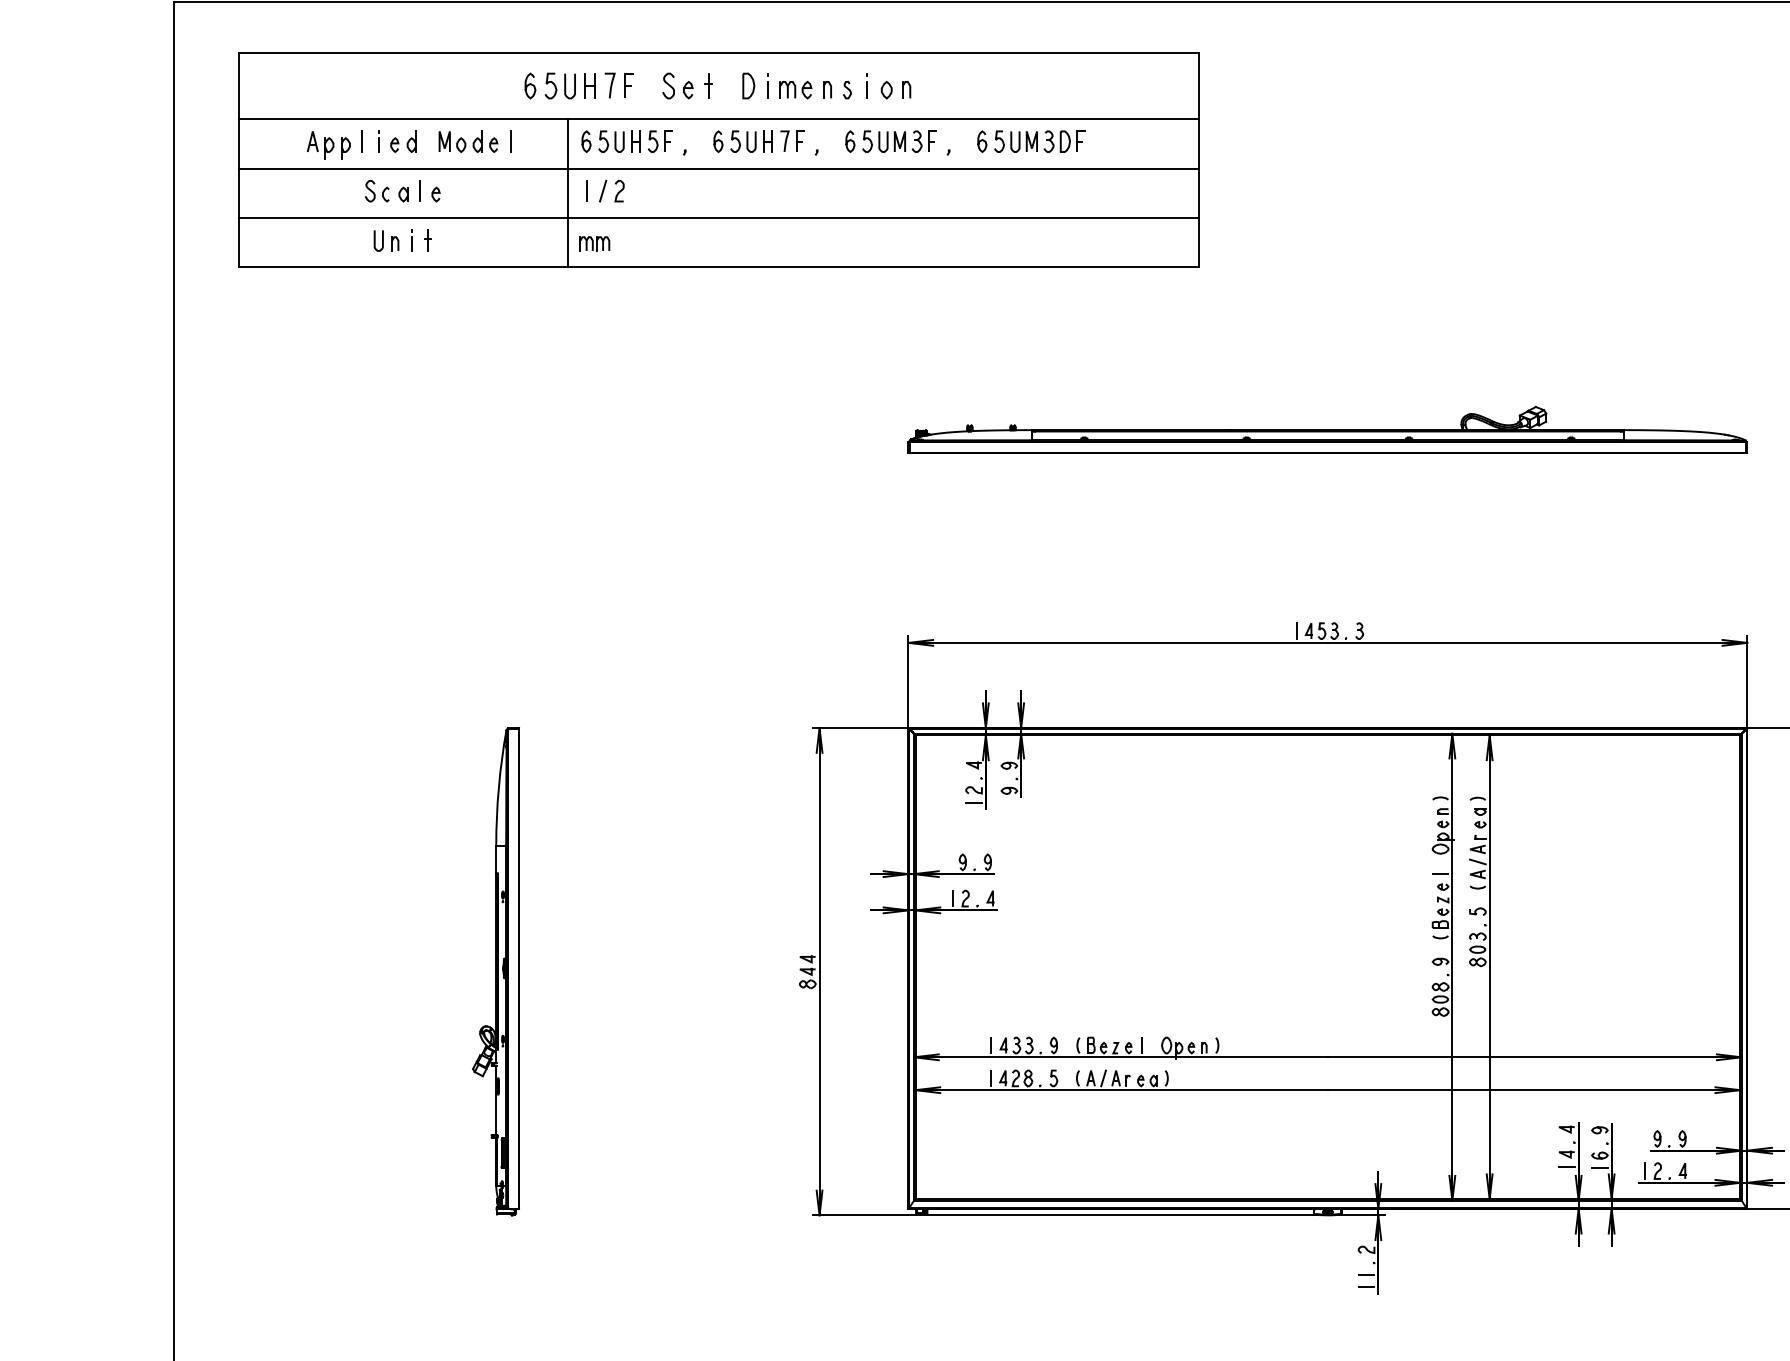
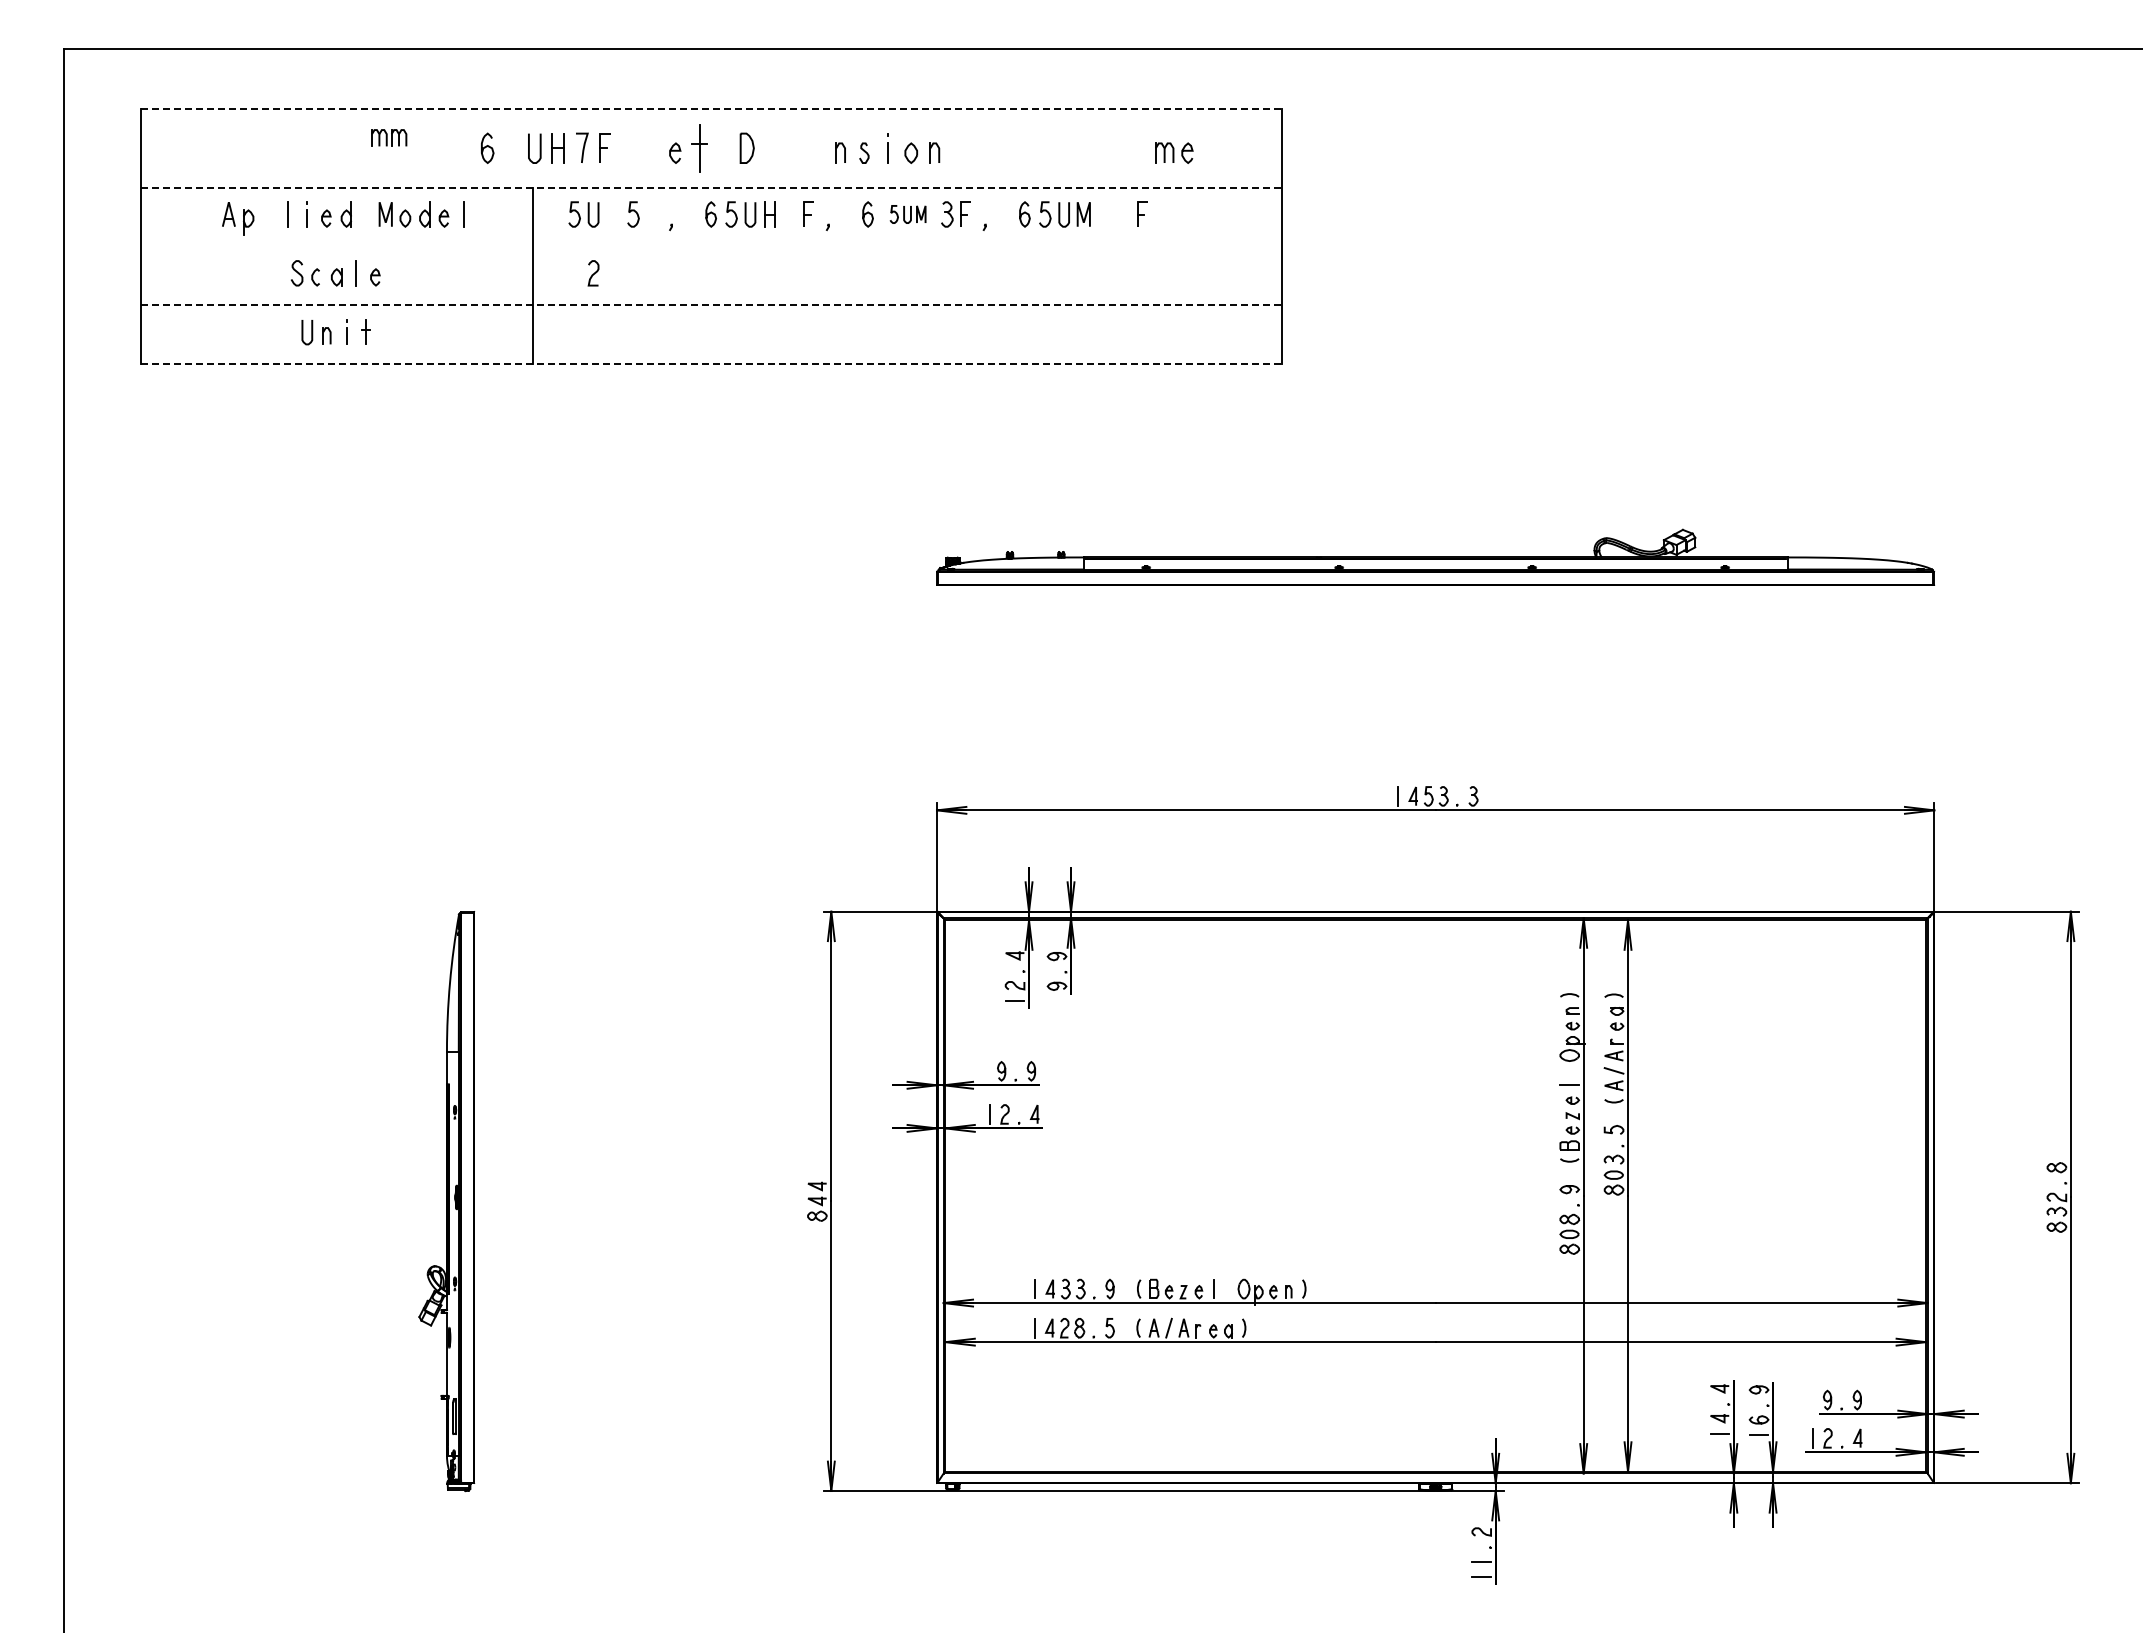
line: (718, 53) -> (711, 109), solid -> dashed
curve: (552, 83) -> (513, 145), removed
curve: (668, 85) -> (651, 147), removed
part: (708, 86) -> (699, 148), size x1.6
line: (767, 86) -> (769, 148), removed
part: (796, 89) -> (1174, 152), moved
line: (718, 118) -> (711, 187), solid -> dashed
curve: (586, 140) -> (554, 213), removed
part: (668, 140) -> (651, 213), removed
curve: (785, 140) -> (790, 213), removed
part: (635, 141) -> (612, 214), removed
part: (883, 141) -> (907, 214), size x0.7
part: (1056, 141) -> (1113, 214), removed
part: (345, 148) -> (267, 222), removed
line: (717, 168) -> (710, 246), removed
line: (586, 191) -> (554, 273), removed
line: (602, 191) -> (573, 273), removed
line: (718, 218) -> (711, 305), solid -> dashed
part: (595, 243) -> (389, 137), moved
line: (718, 267) -> (711, 364), solid -> dashed

